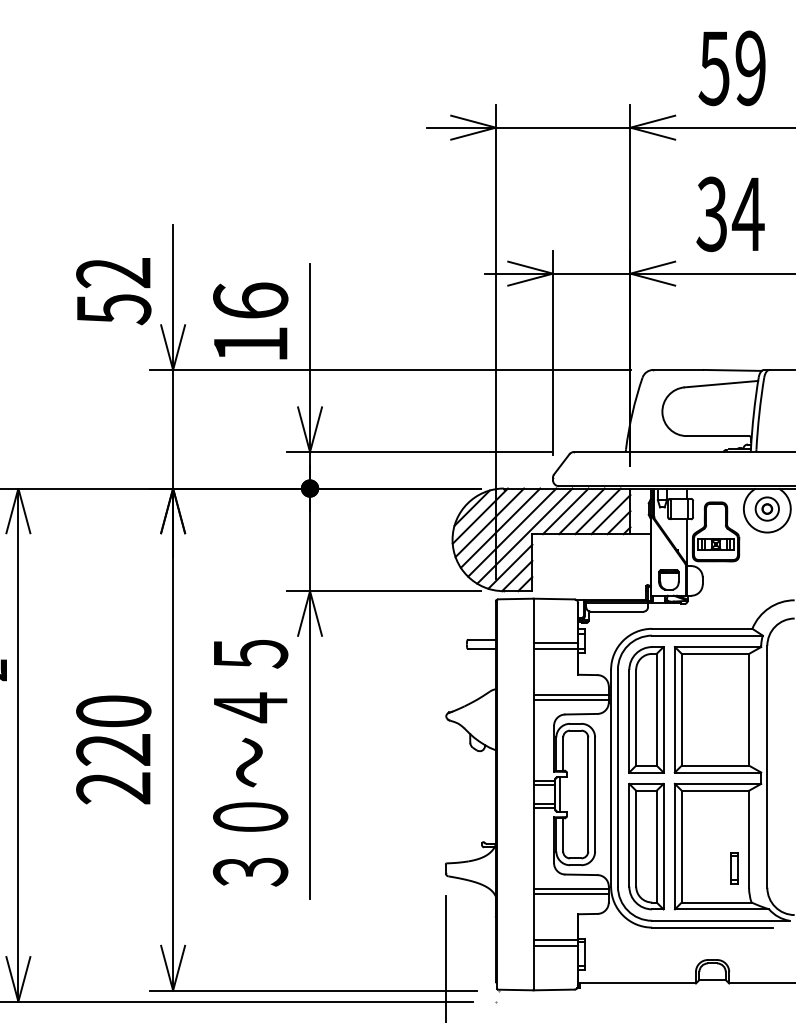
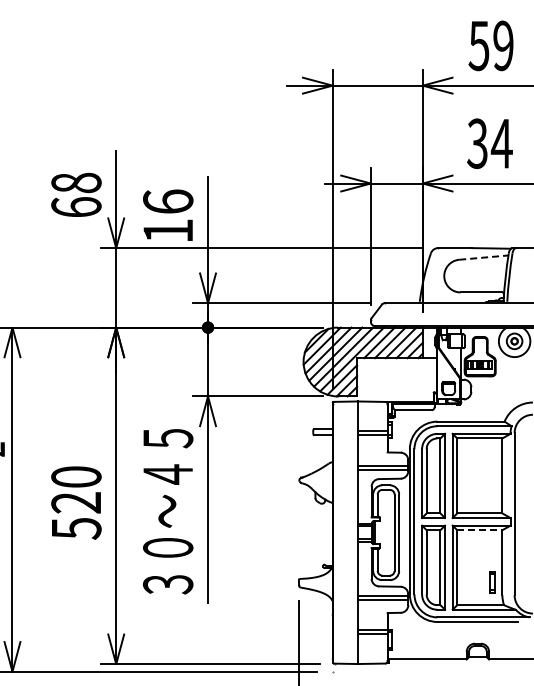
text: (113, 291) -> (76, 195), 52 -> 68
line: (720, 383) -> (483, 257), solid -> dashed
text: (113, 788) -> (76, 528), 220 -> 520
line: (714, 791) -> (479, 530), solid -> dashed

